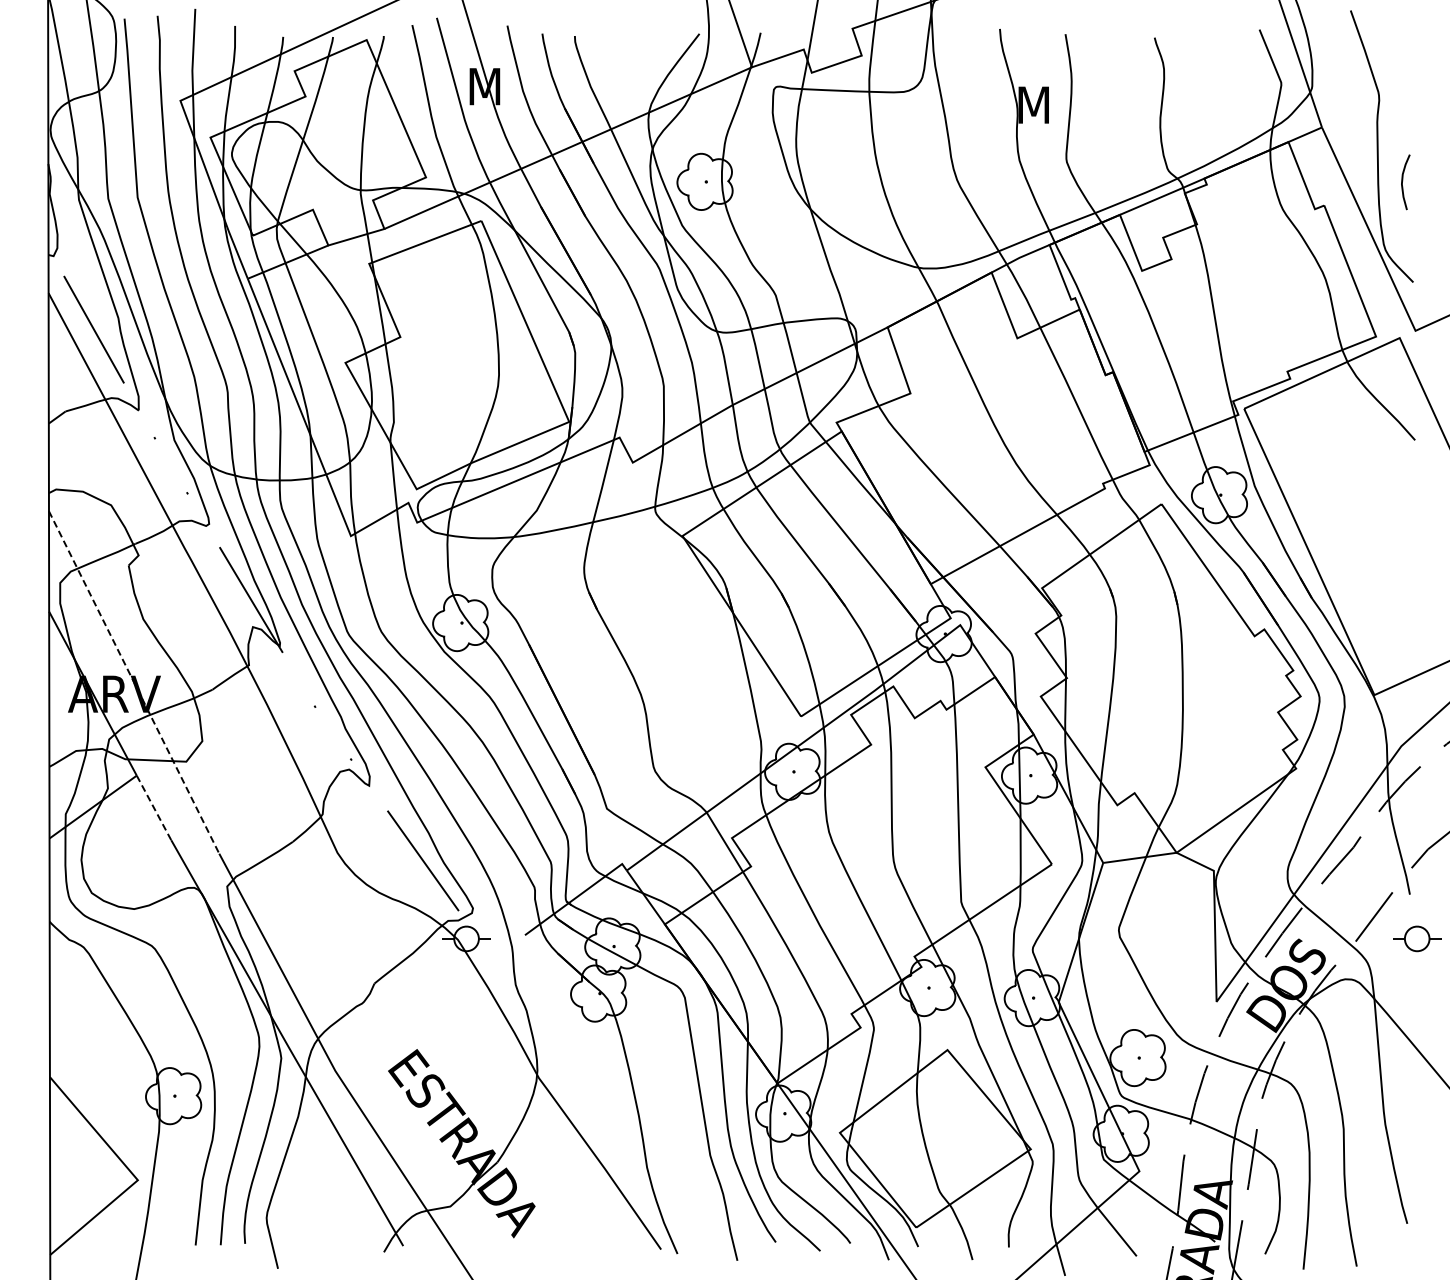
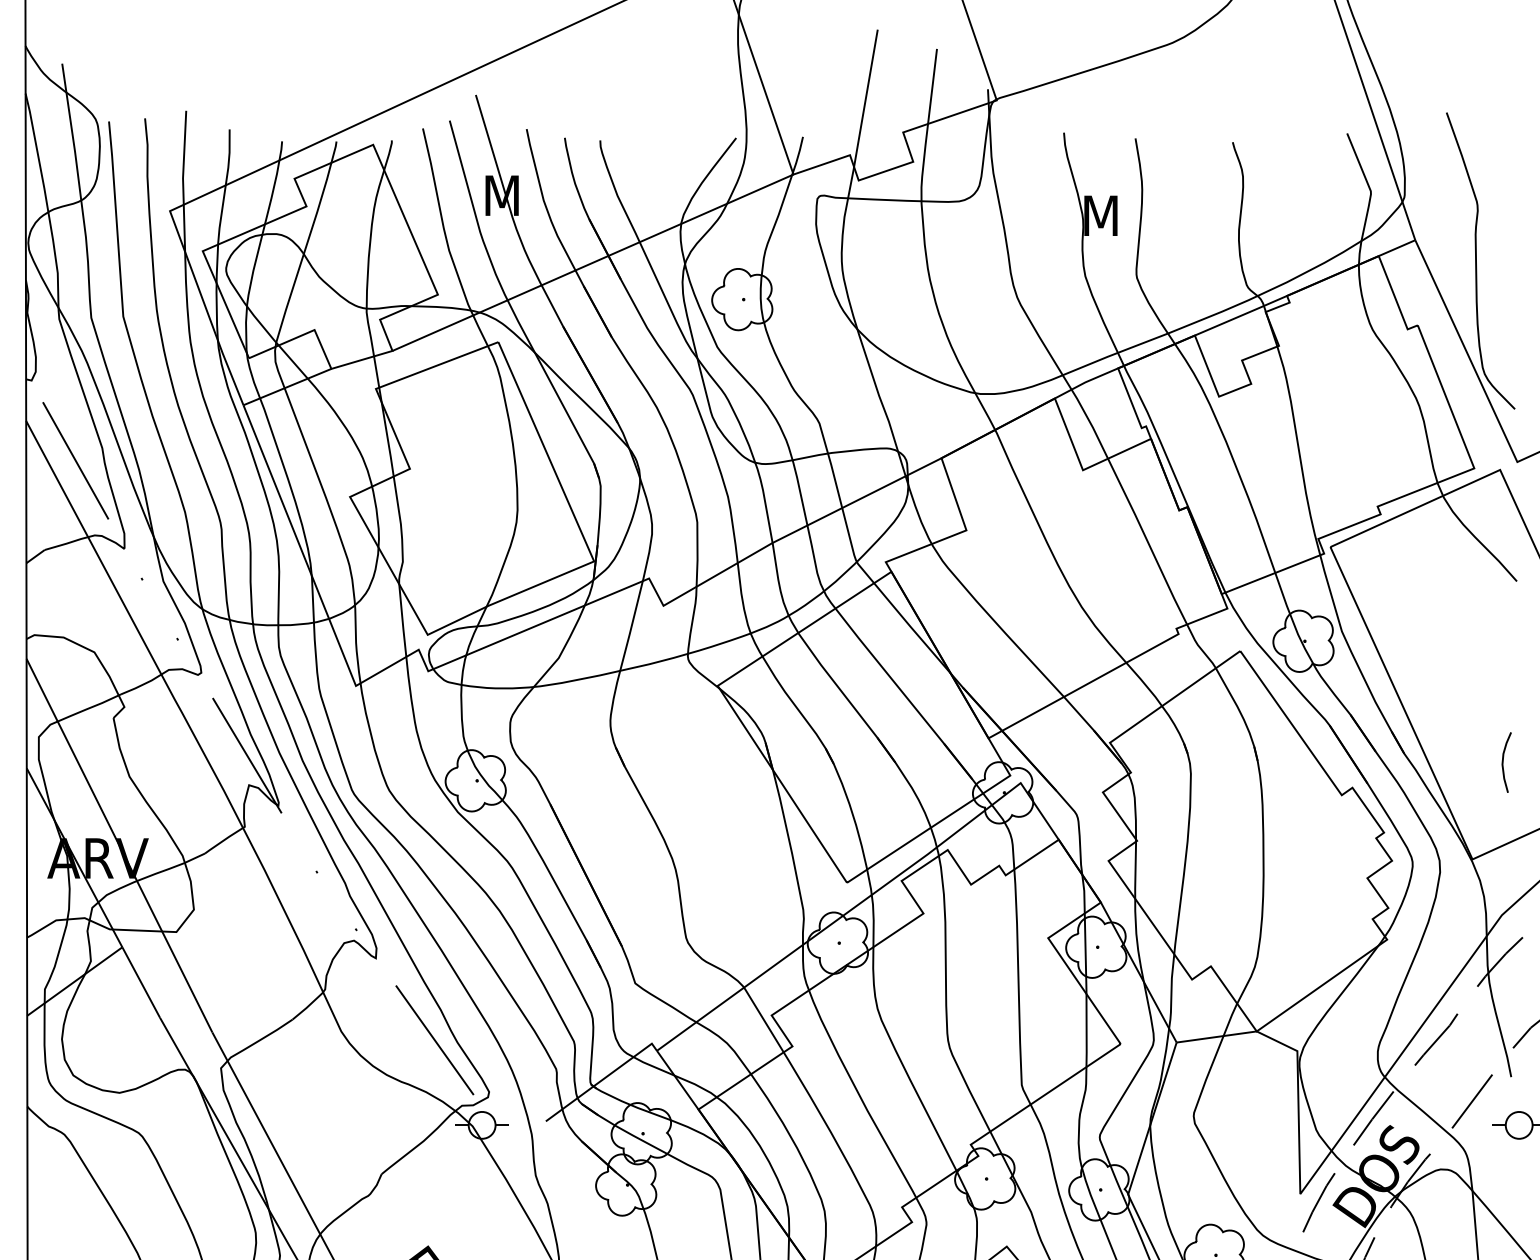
curve: (1403, 180) -> (1504, 760), moved
line: (134, 682) -> (119, 845), dashed -> solid
line: (154, 807) -> (141, 982), dashed -> solid

